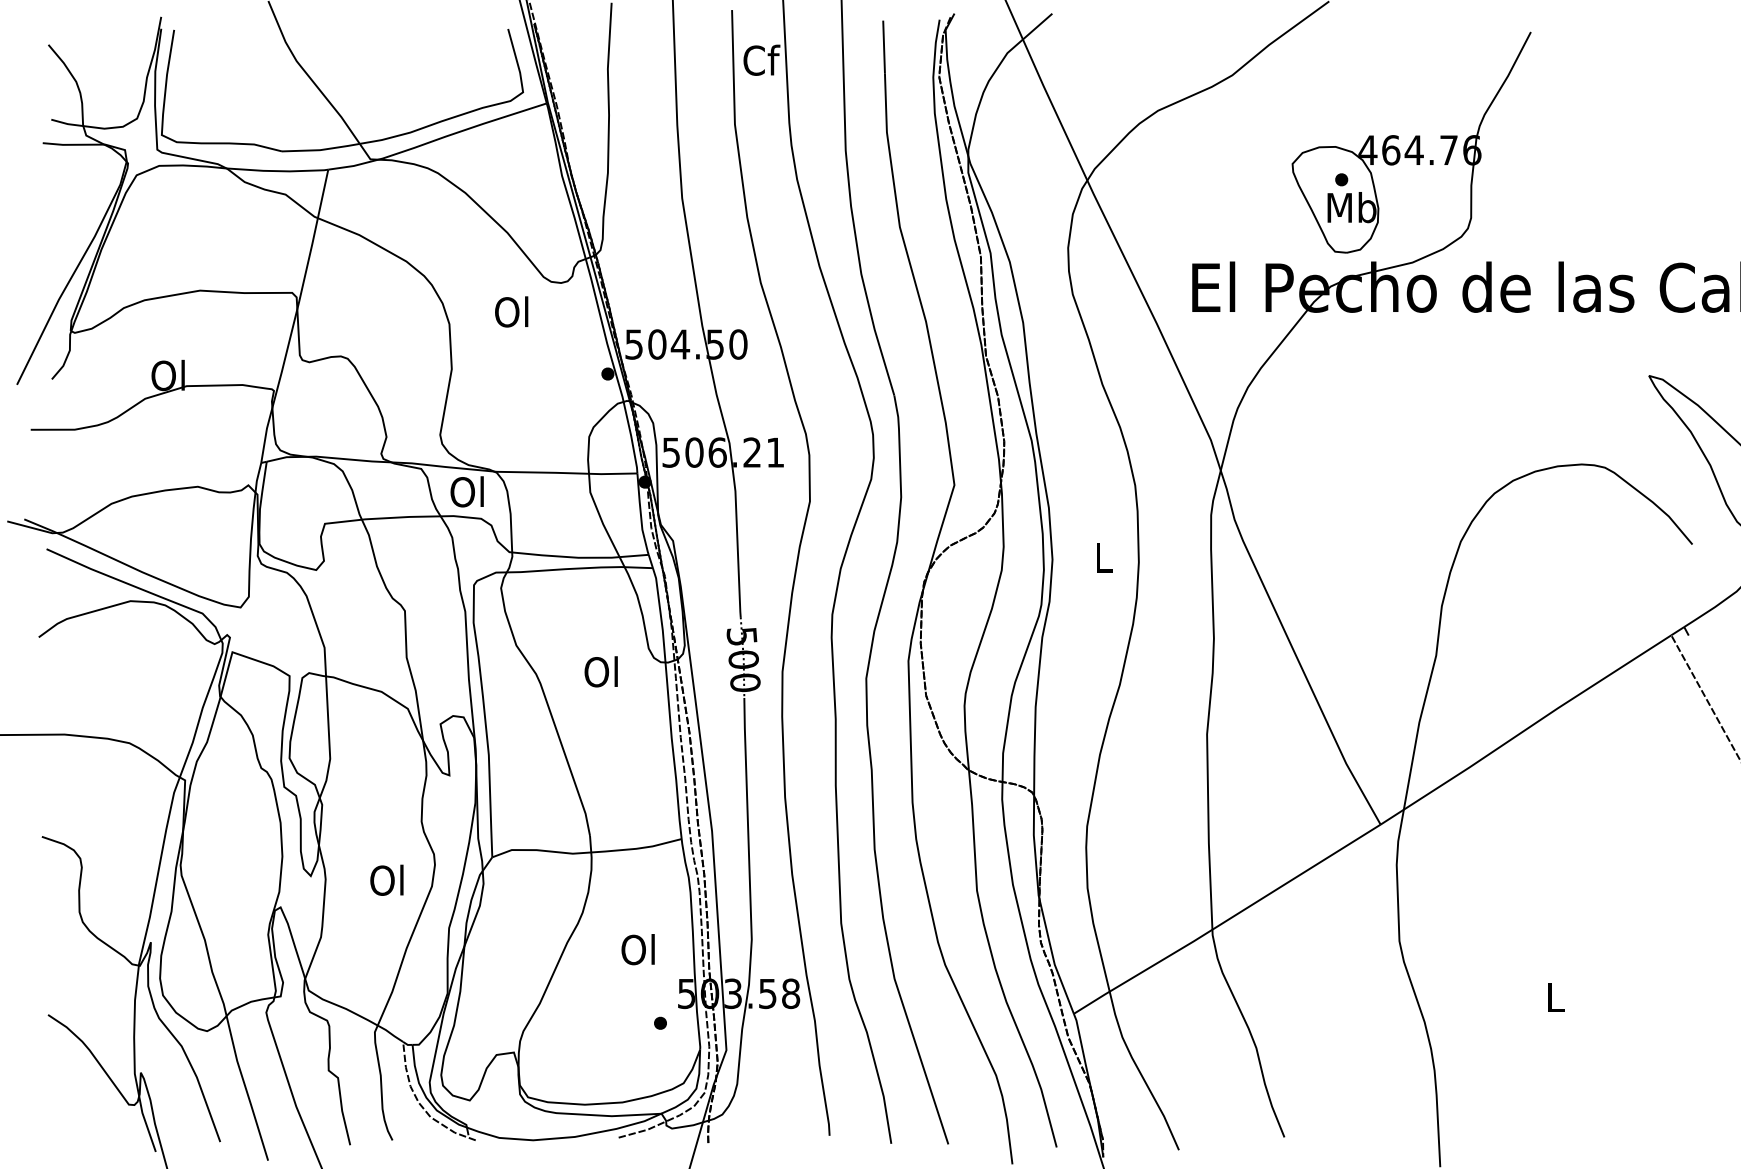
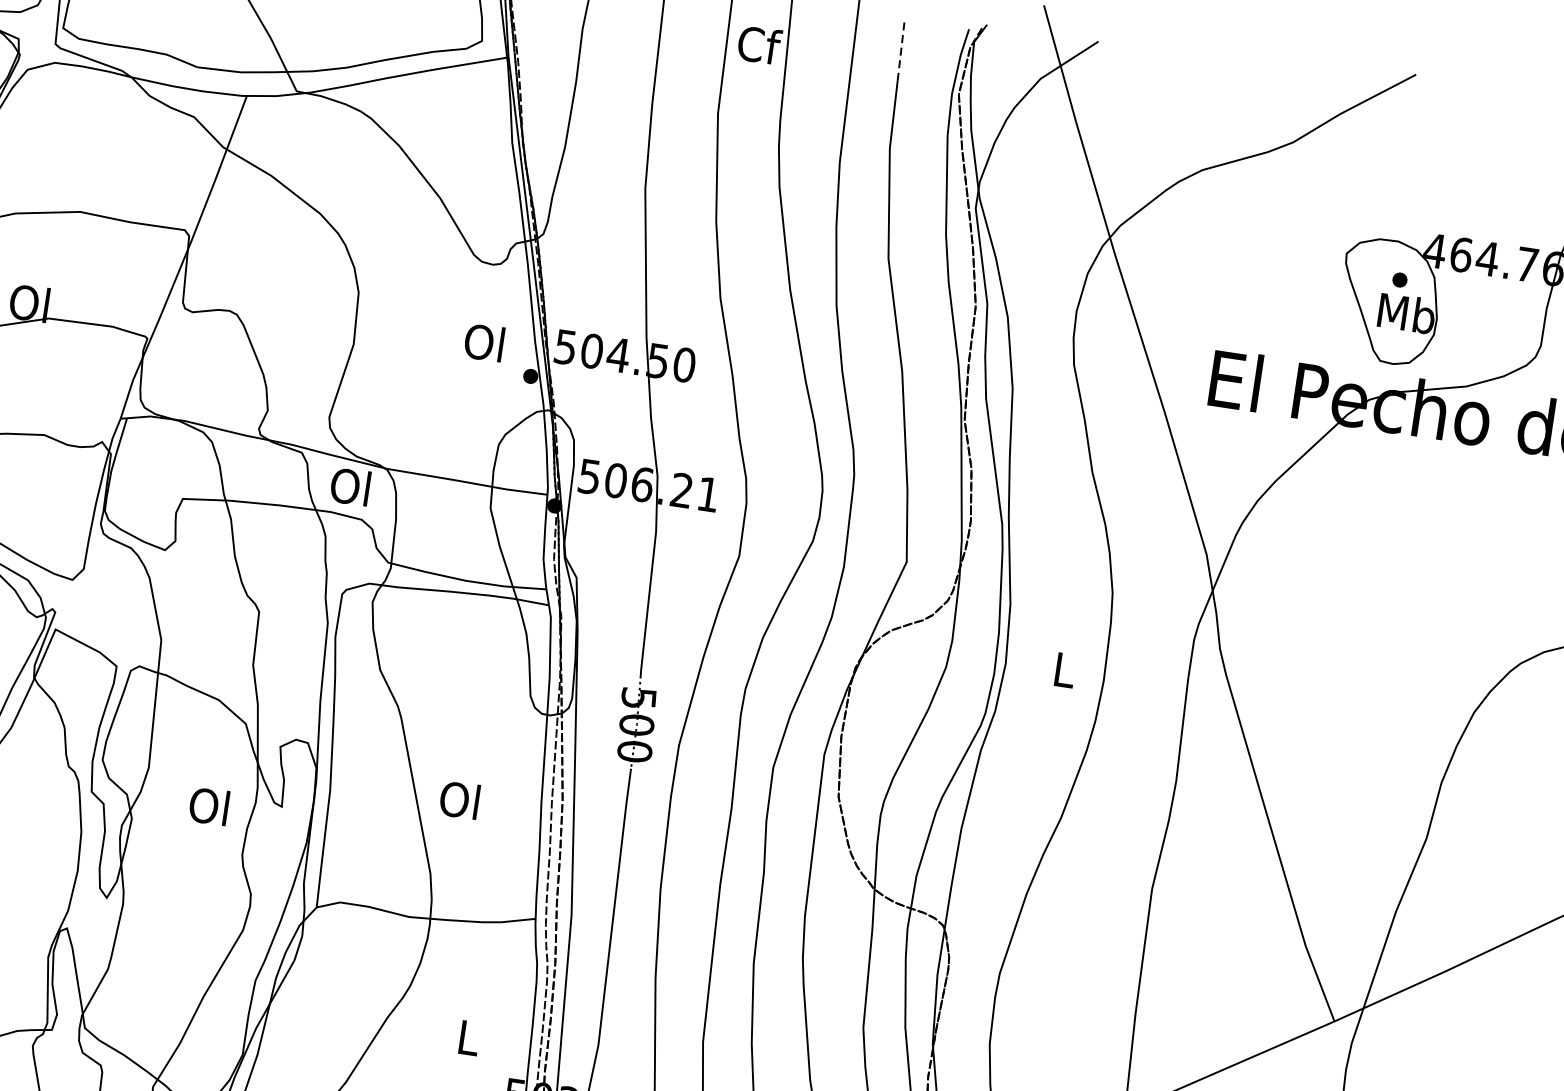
line: (884, 46) -> (901, 50), solid -> dashed
text: (511, 311) -> (484, 342), moved
text: (600, 671) -> (458, 799), moved
text: (386, 879) -> (208, 805), moved
text: (637, 949) -> (466, 1037), Ol -> L

